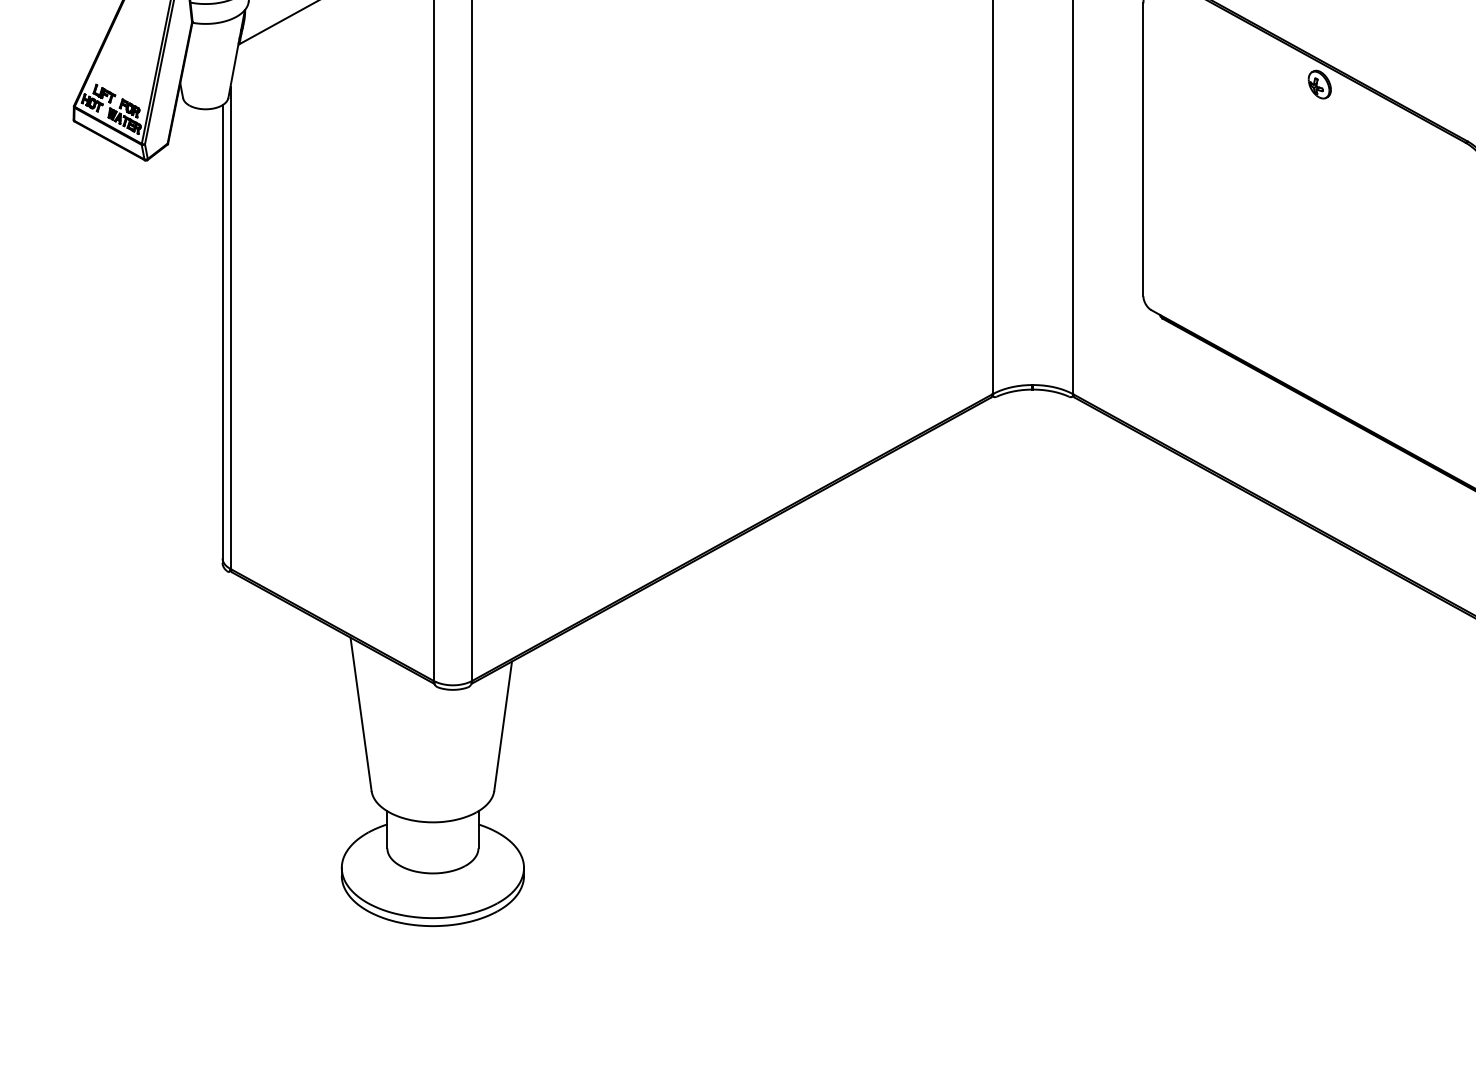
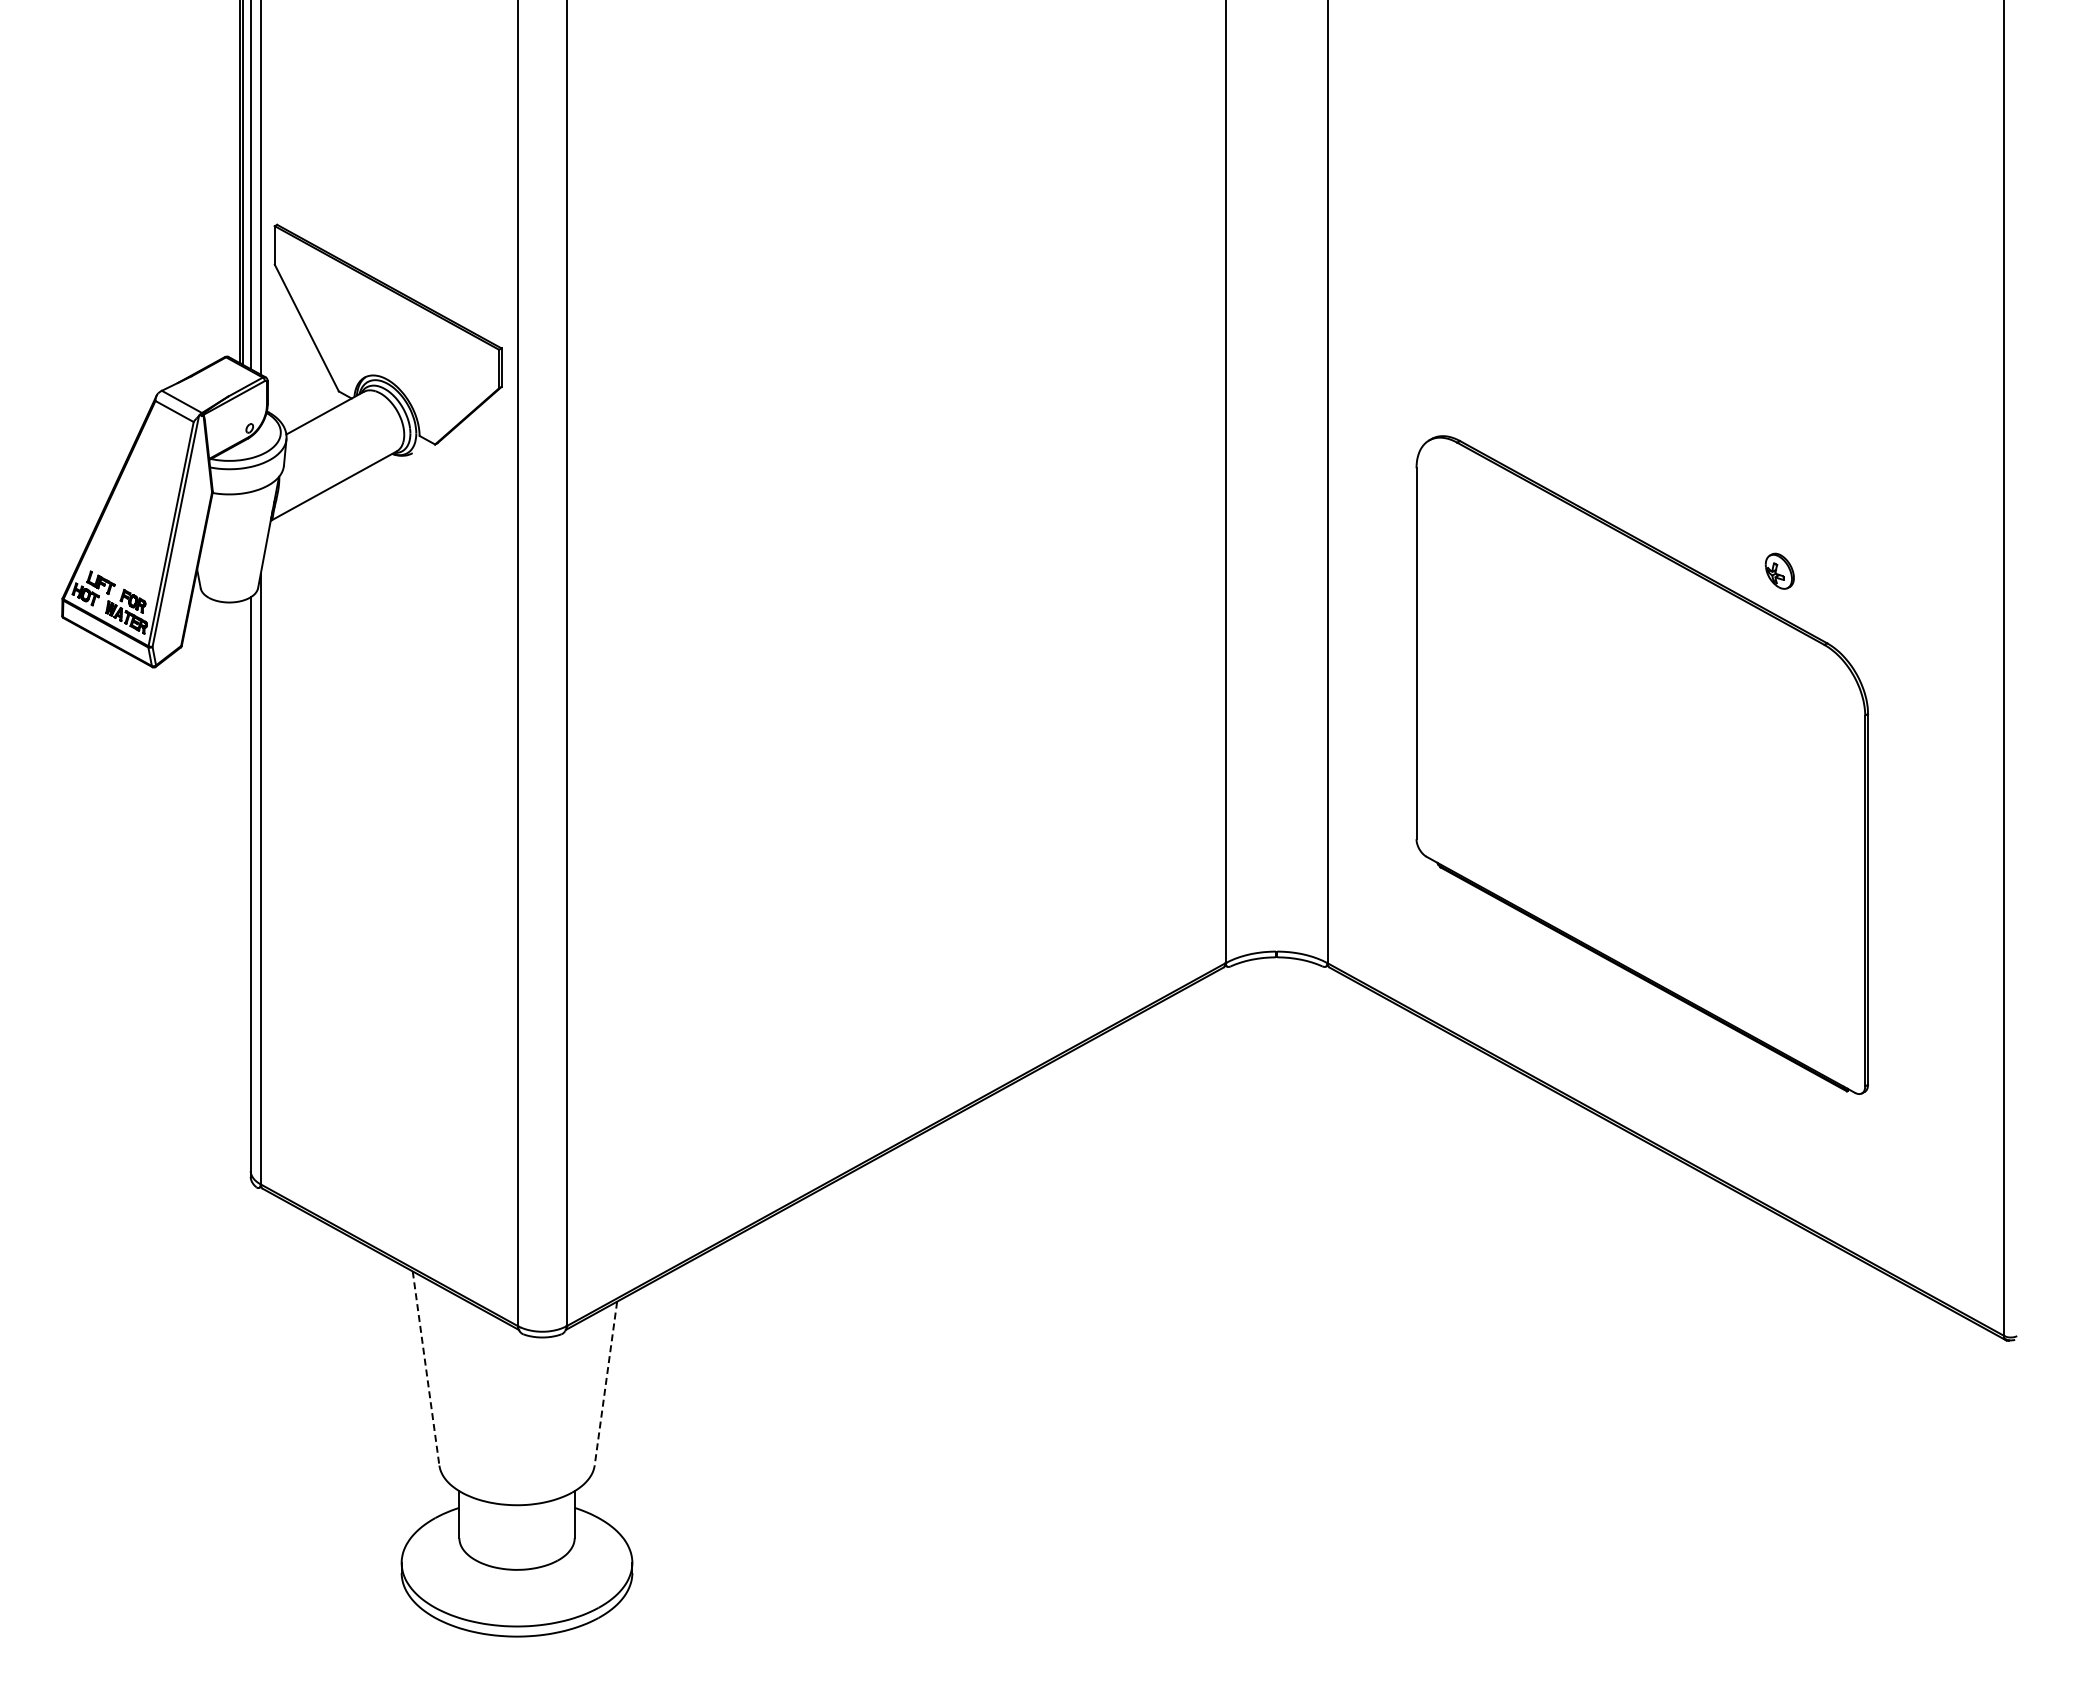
part: (1319, 84) -> (1779, 570), moved
line: (361, 714) -> (426, 1368), solid -> dashed
line: (502, 726) -> (605, 1383), solid -> dashed

